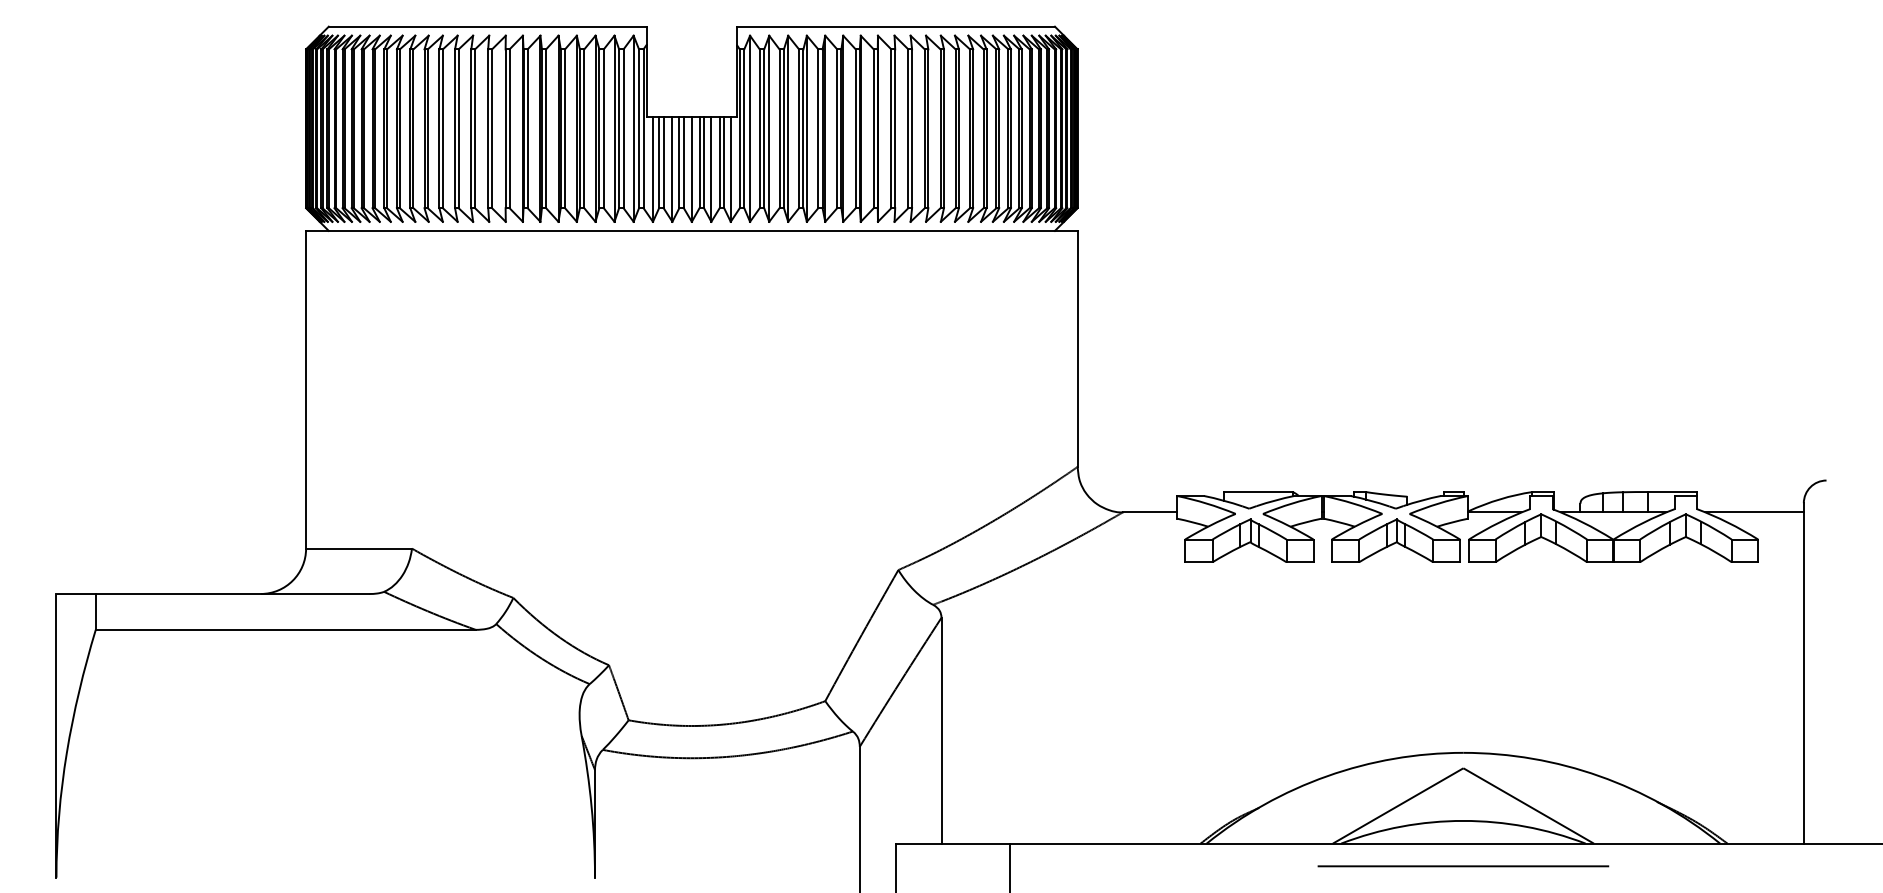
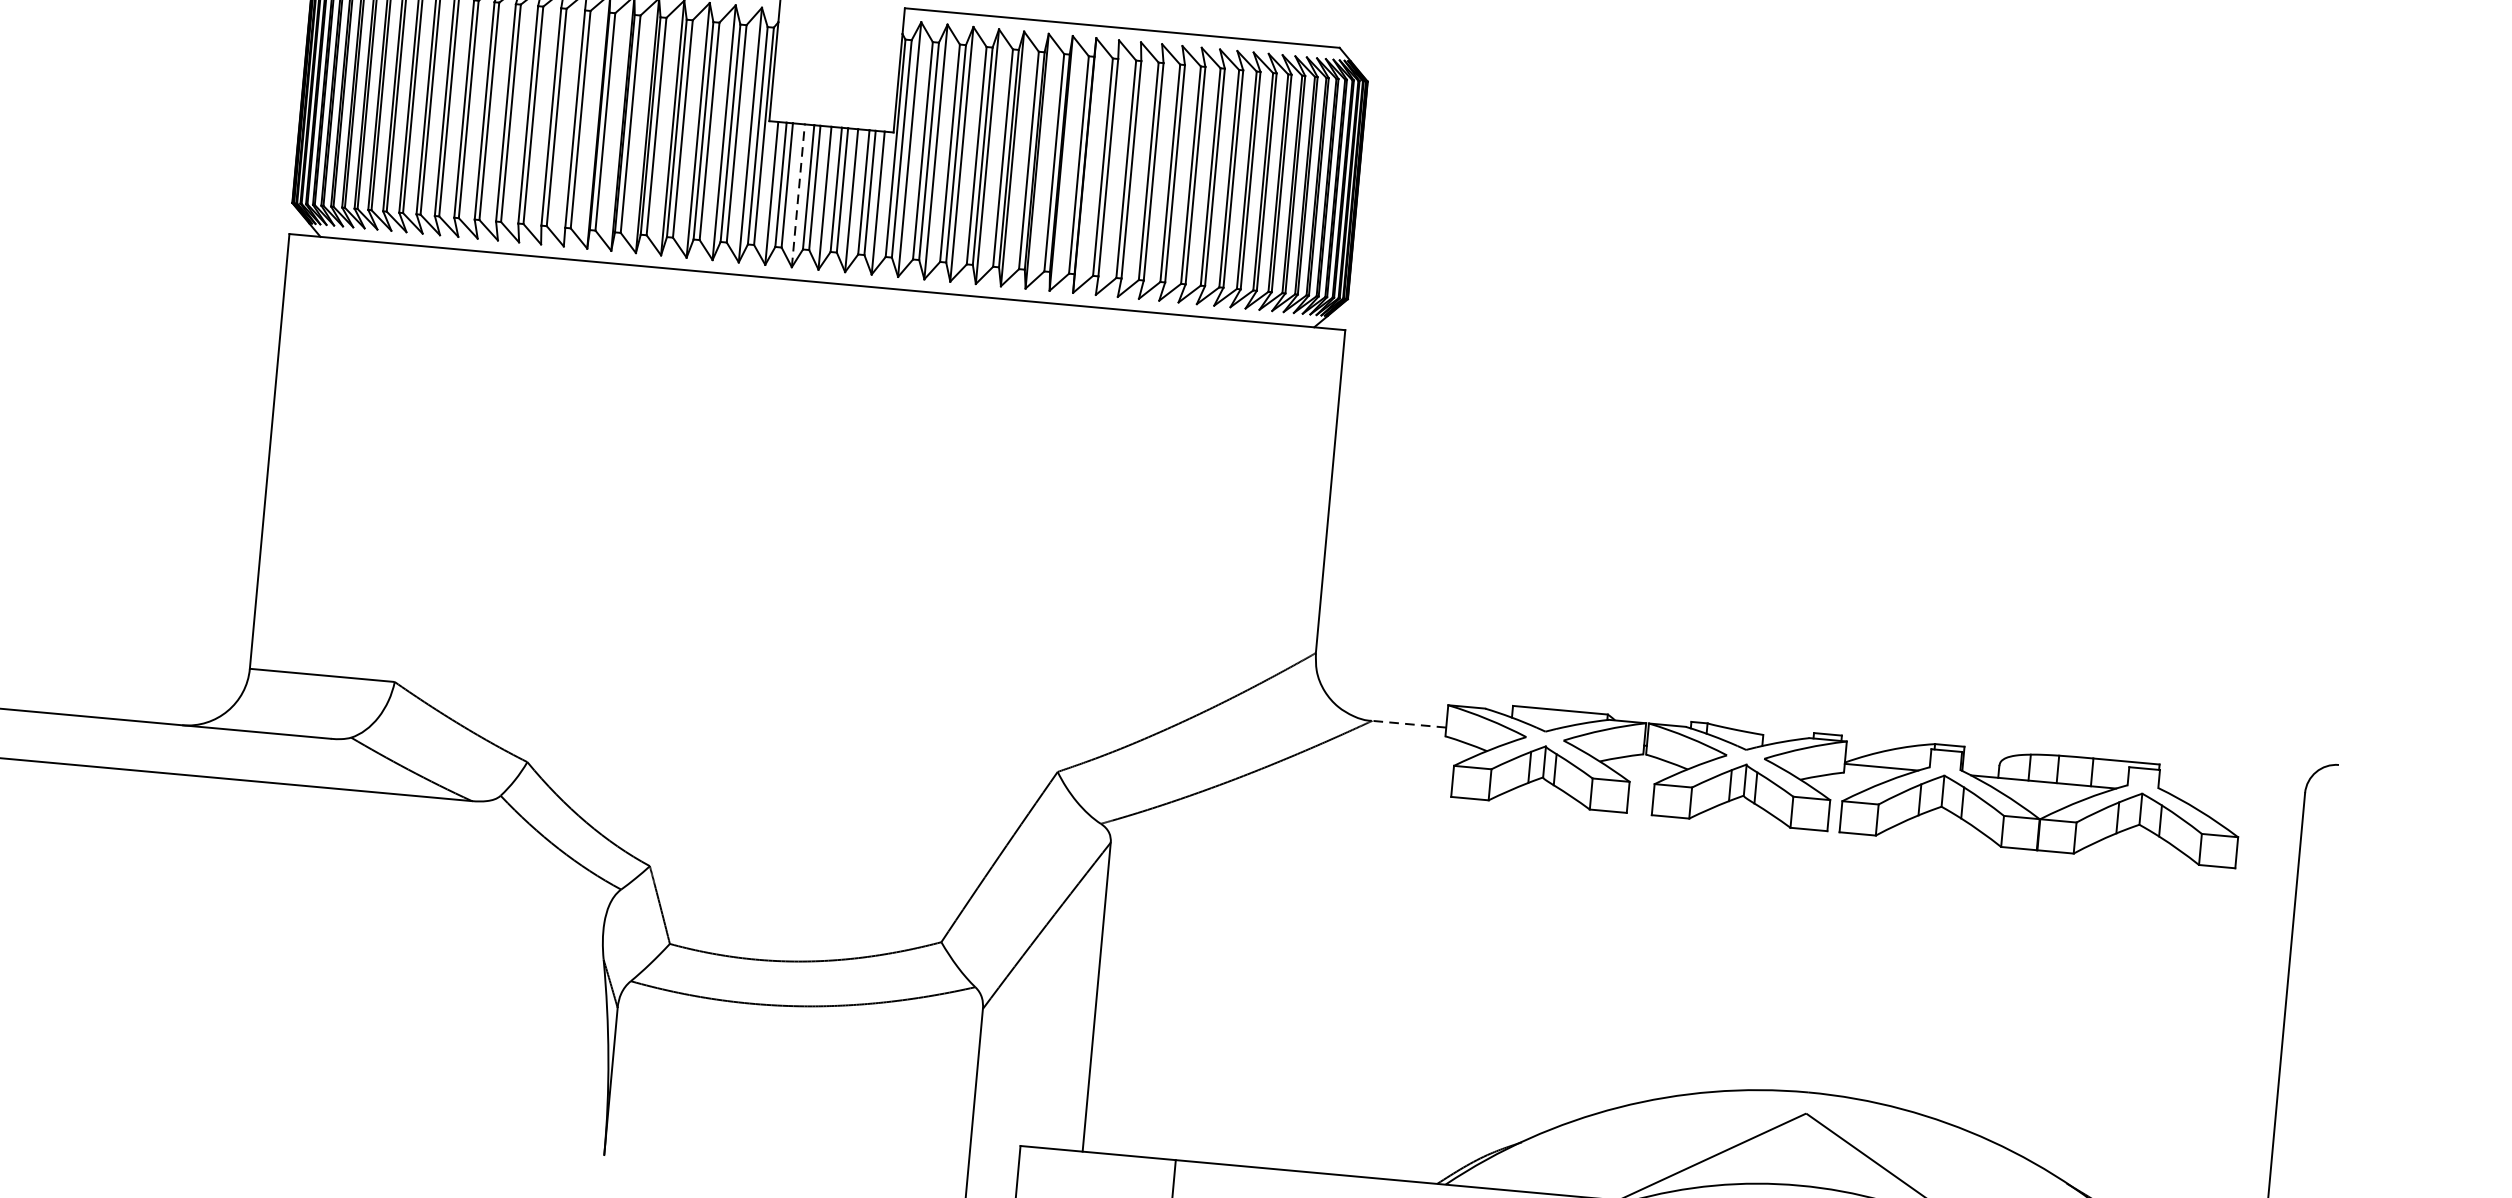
line: (672, 169) -> (798, 195), solid -> dashed
line: (1149, 512) -> (1408, 724), solid -> dashed
line: (1754, 512) -> (2236, 799), removed

